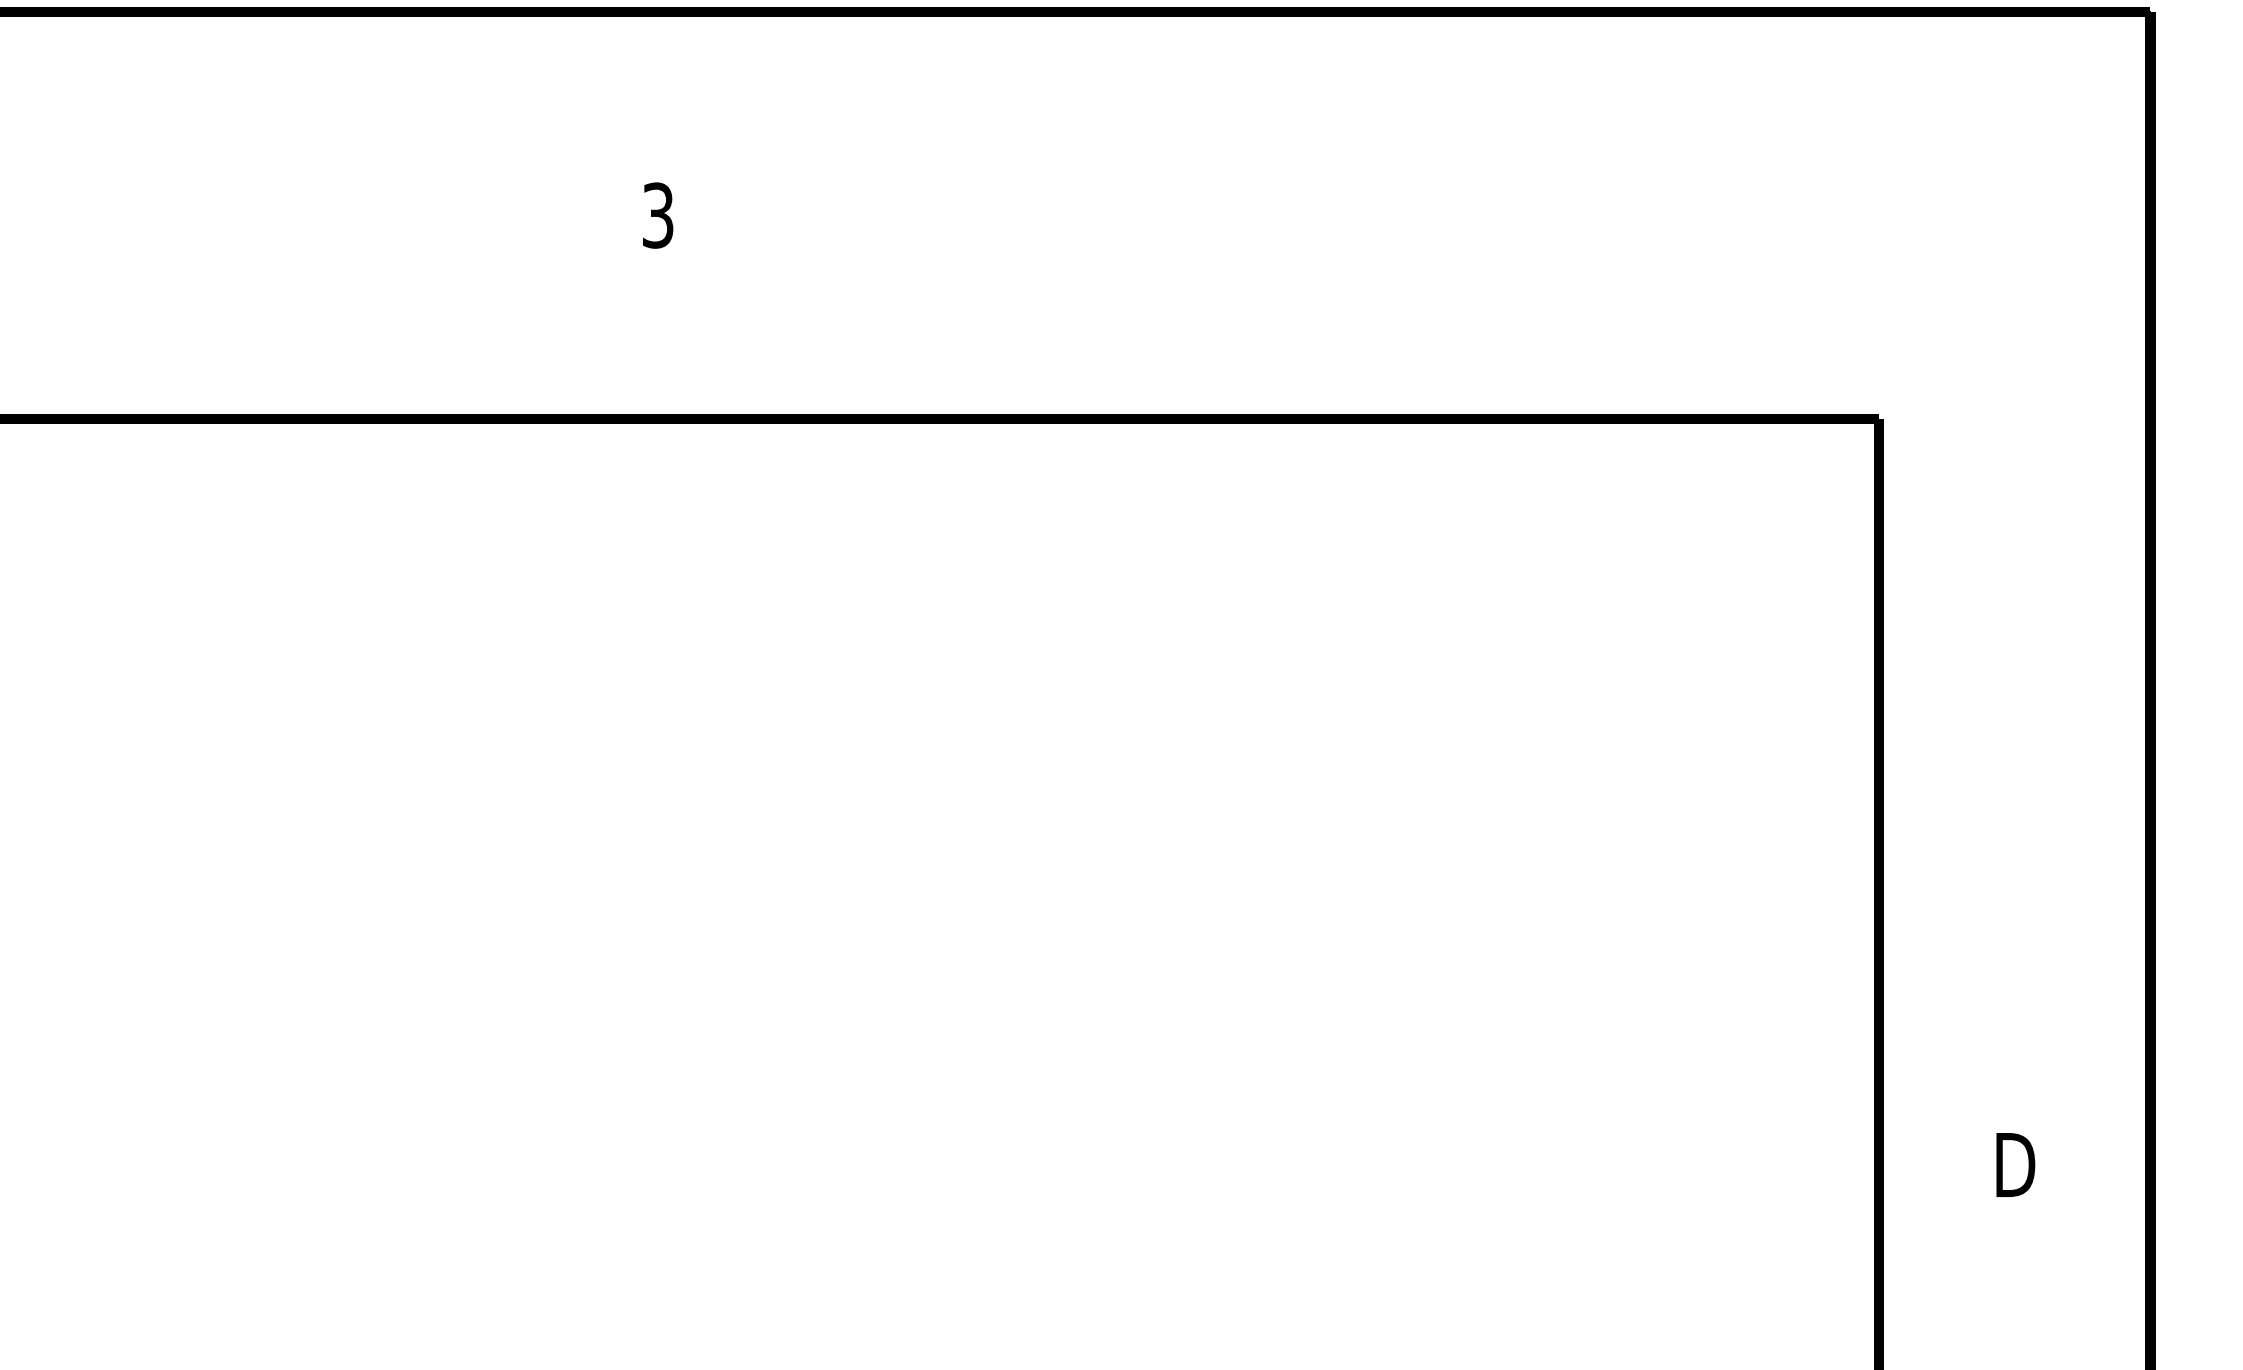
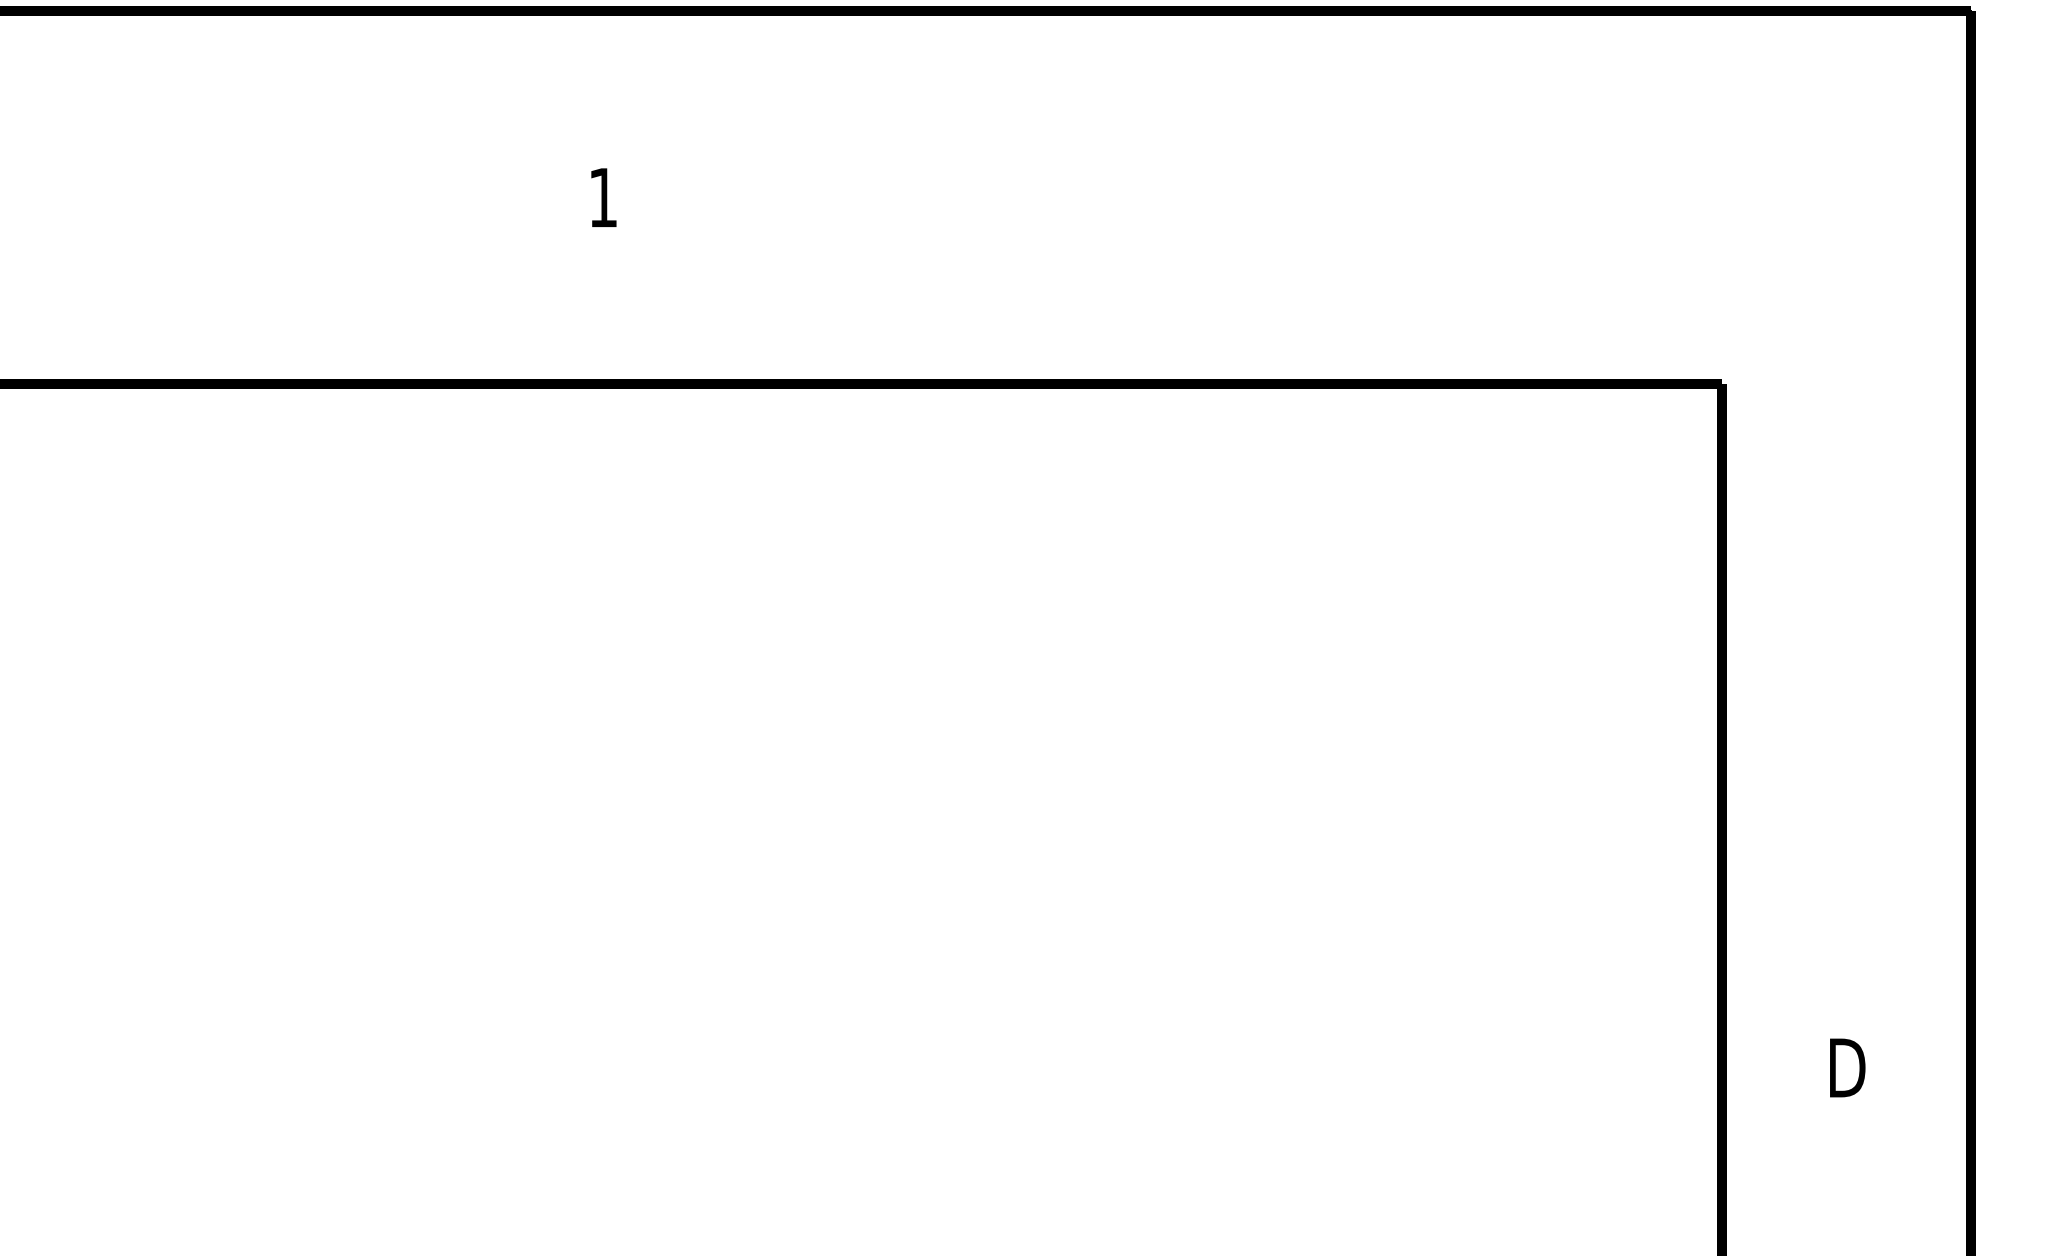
text: (658, 215) -> (603, 197), 3 -> 1

